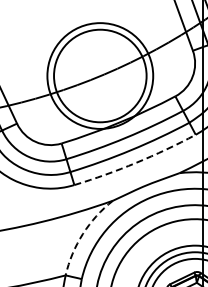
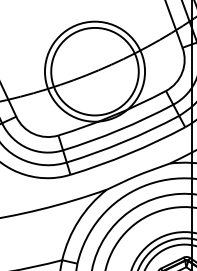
arc: (136, 162) -> (129, 153), dashed -> solid
arc: (82, 234) -> (78, 221), dashed -> solid

